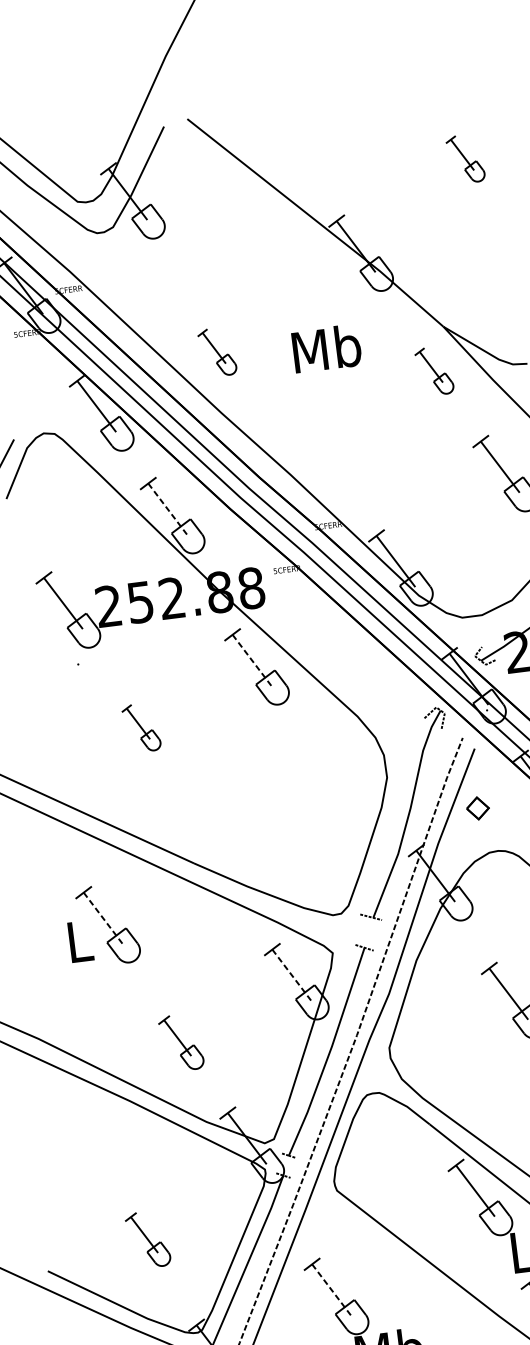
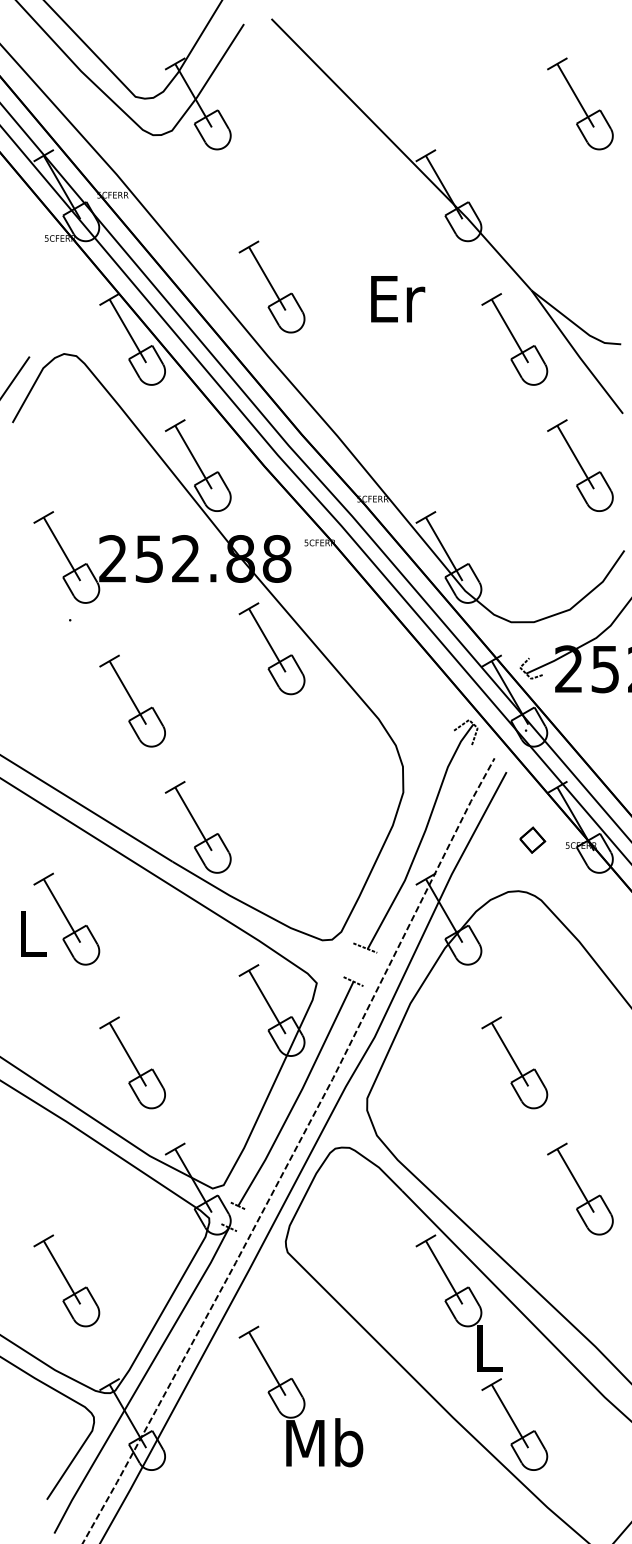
part: (465, 158) -> (580, 103), size x1.67
text: (326, 348) -> (396, 298), Mb -> Er
part: (216, 351) -> (271, 286), size x1.67
part: (434, 371) -> (514, 339), size x1.67
line: (167, 509) -> (193, 457), dashed -> solid
line: (252, 660) -> (267, 640), dashed -> solid
part: (141, 727) -> (132, 700), size x1.67
part: (477, 807) -> (532, 839), moved
part: (211, 830) -> (197, 827), added
line: (103, 917) -> (62, 910), dashed -> solid
line: (292, 975) -> (267, 1002), dashed -> solid
part: (181, 1042) -> (132, 1062), size x1.43
part: (147, 1239) -> (66, 1280), size x1.43
line: (331, 1289) -> (267, 1363), dashed -> solid

